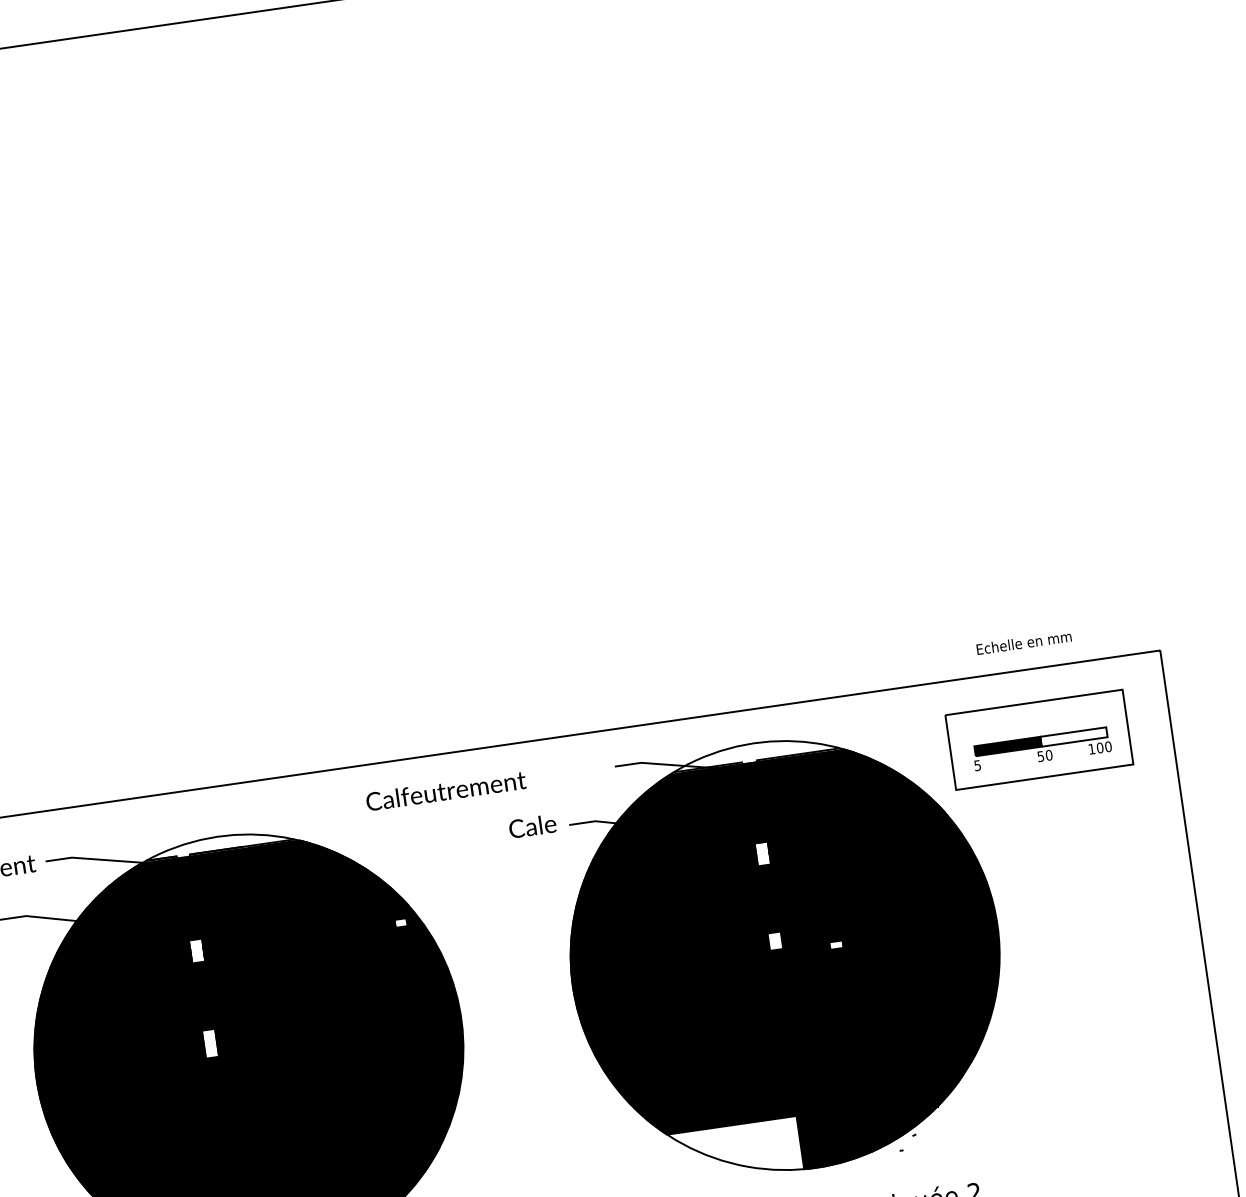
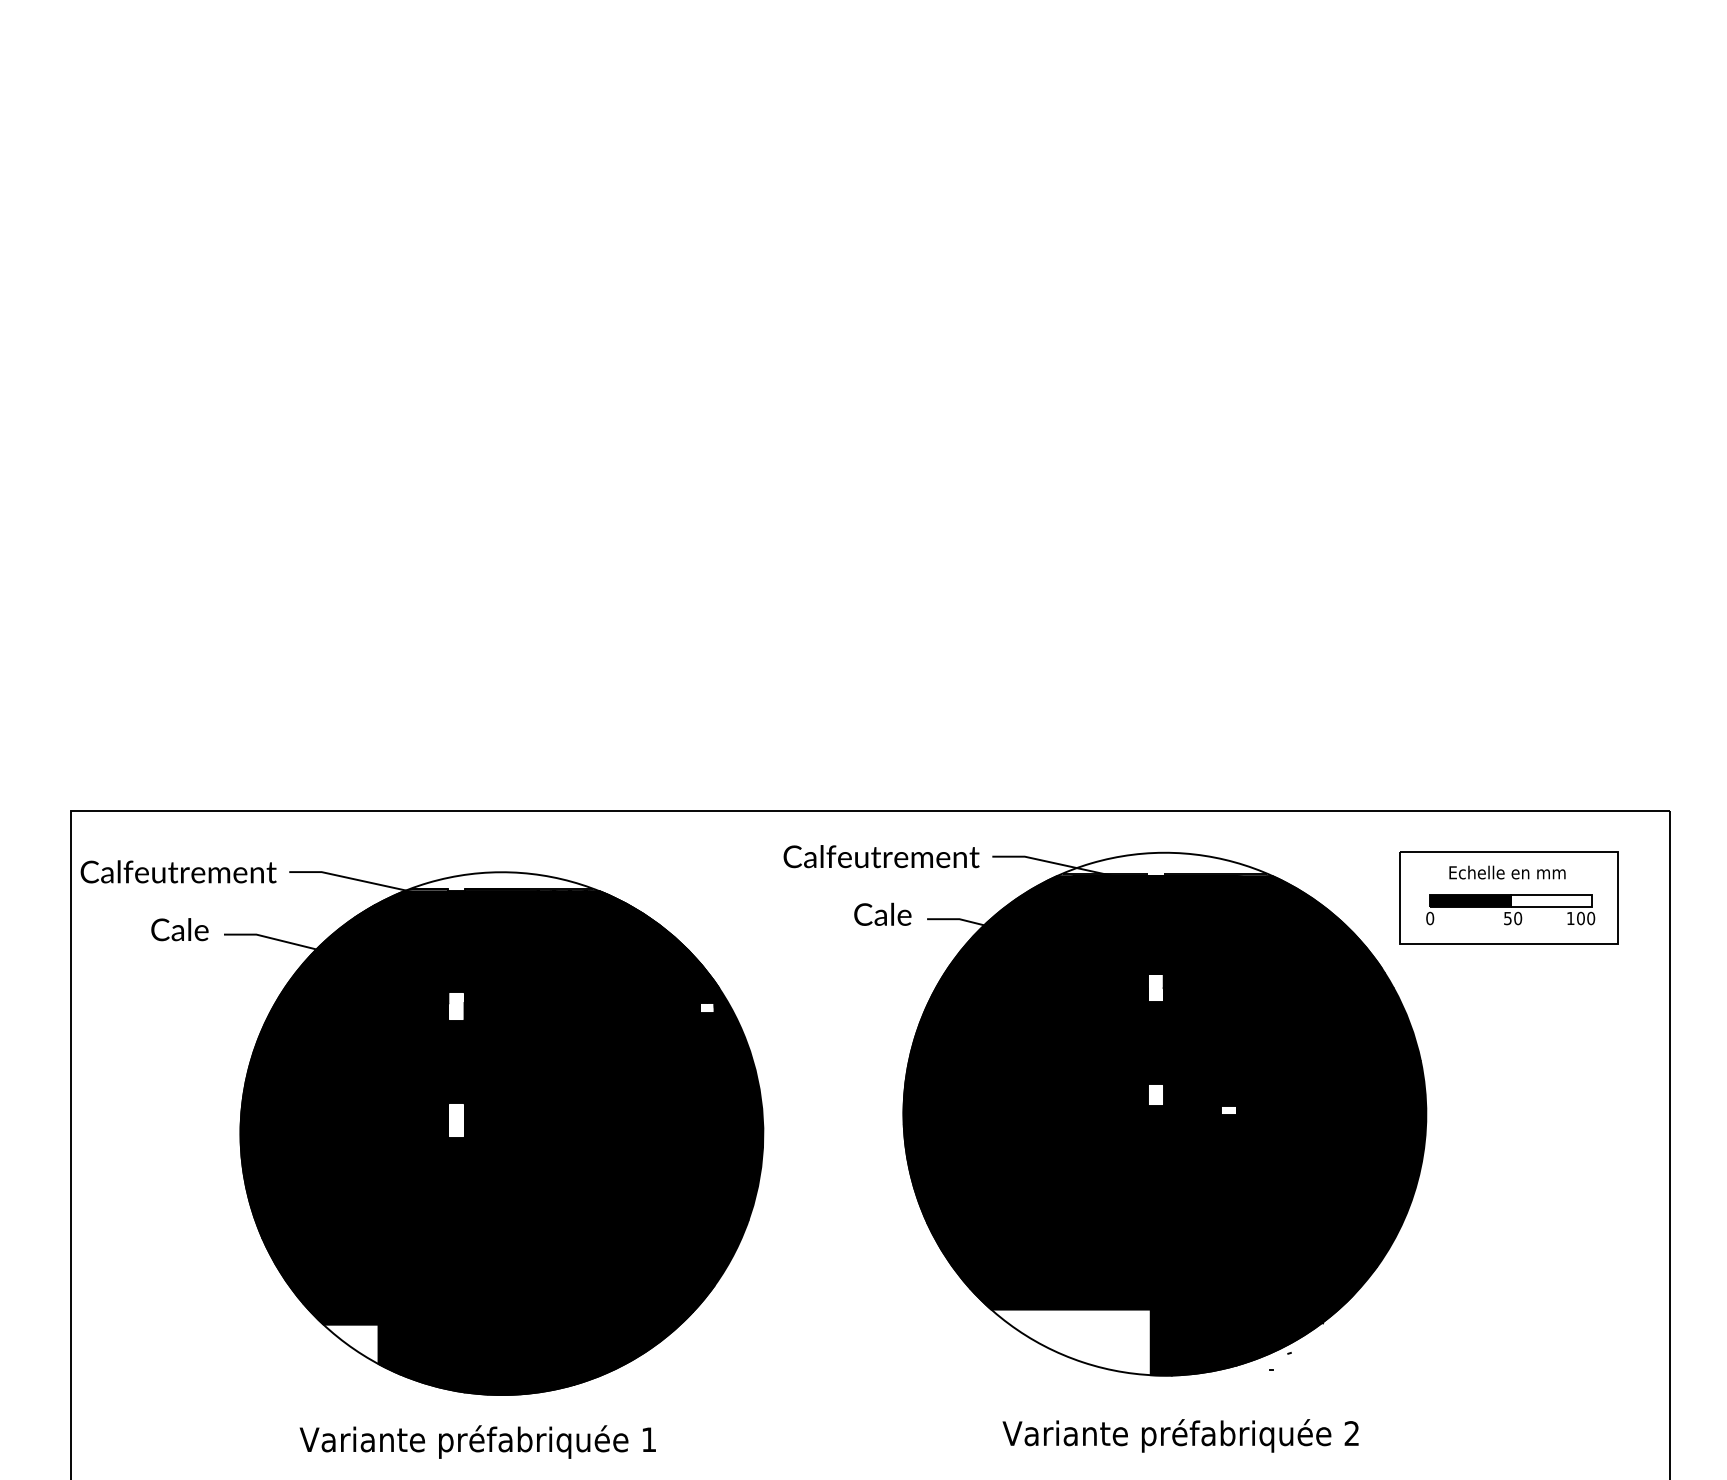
text: (1024, 642) -> (1507, 872), moved
text: (977, 765) -> (1430, 918), 5 -> 0
text: (446, 790) -> (881, 856), moved

